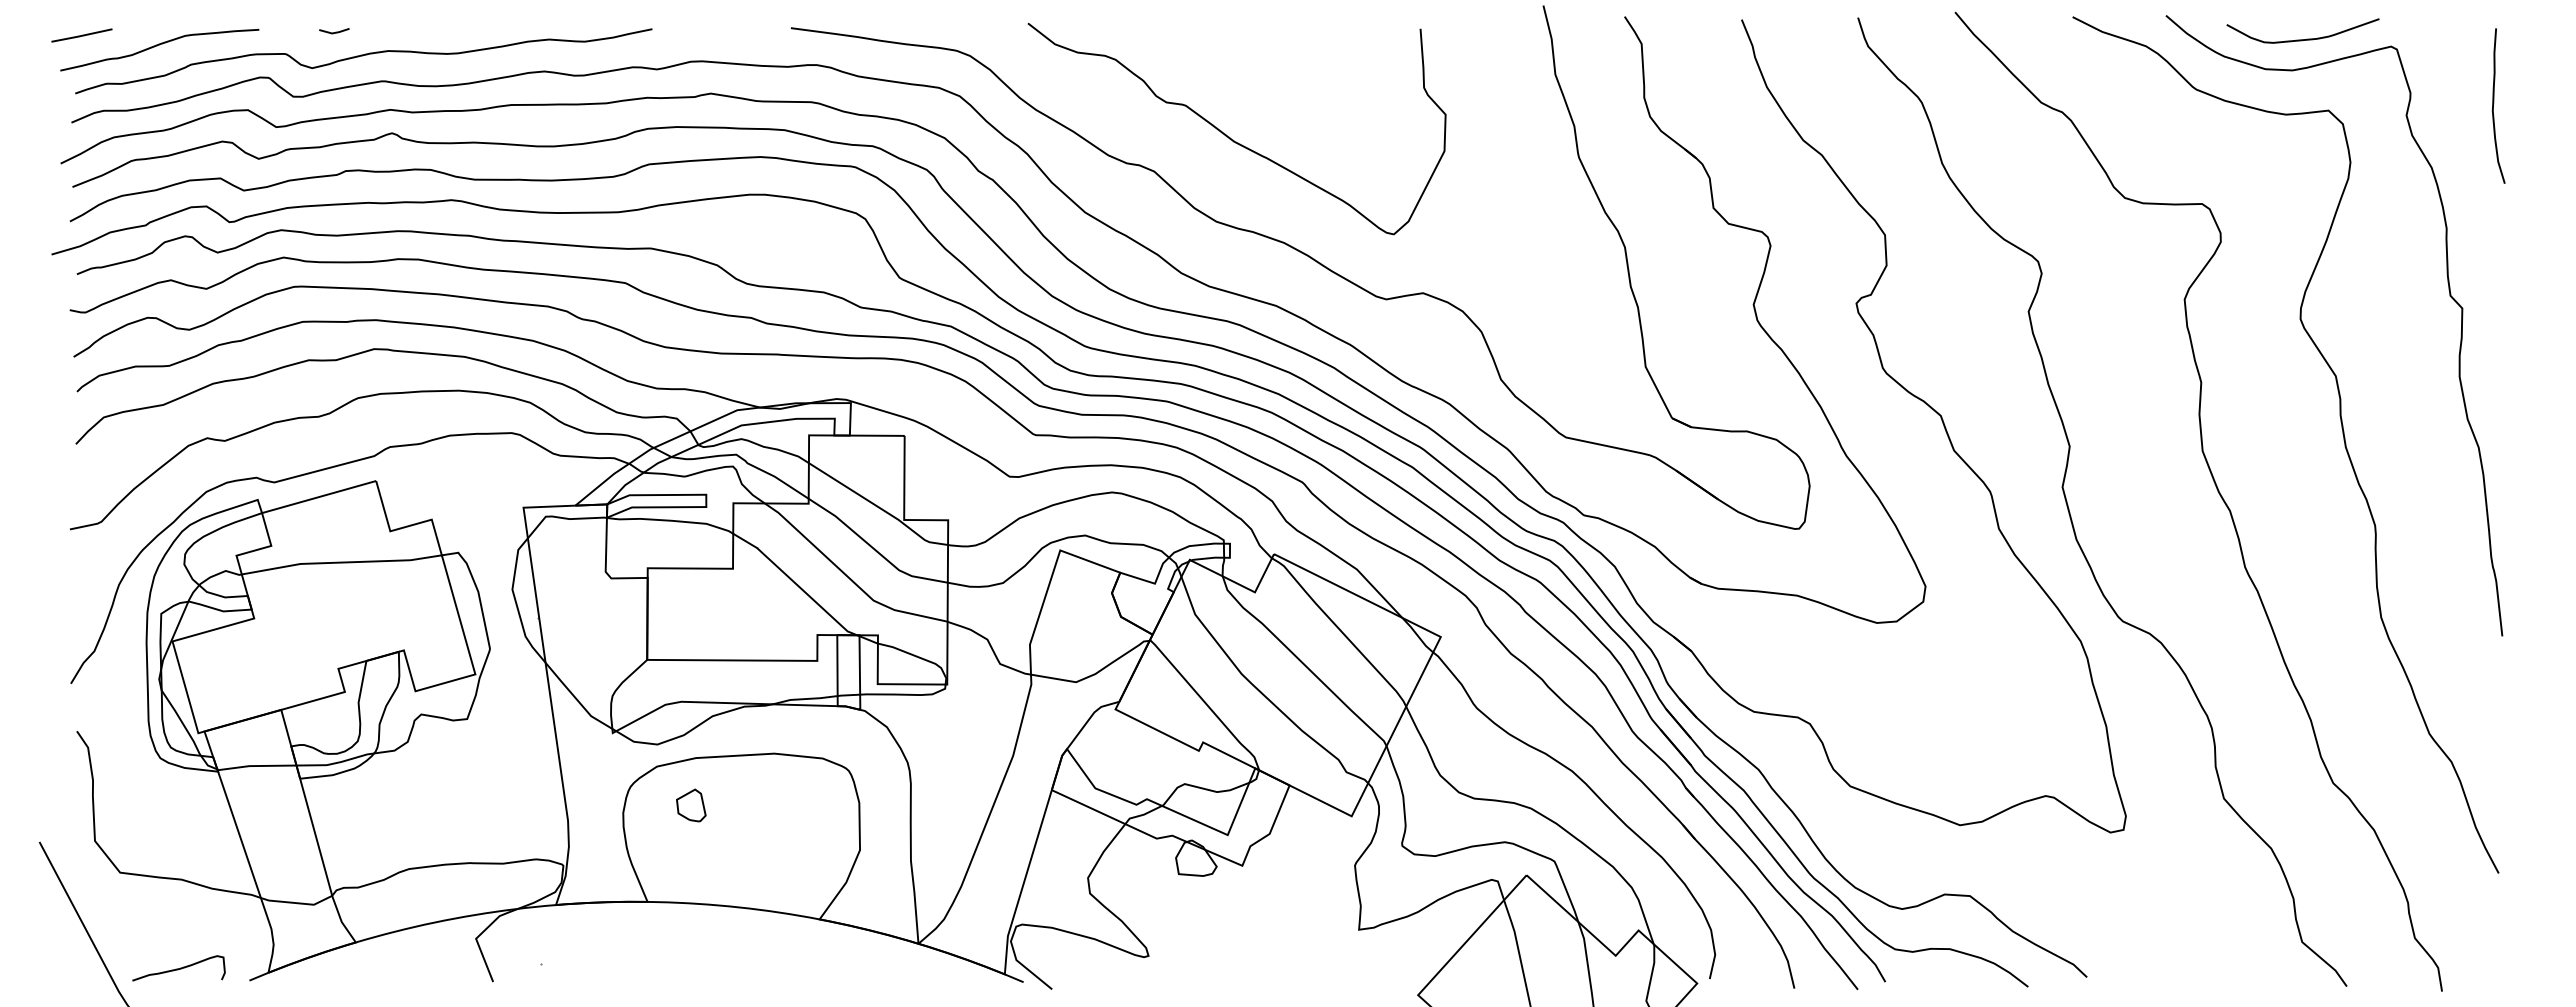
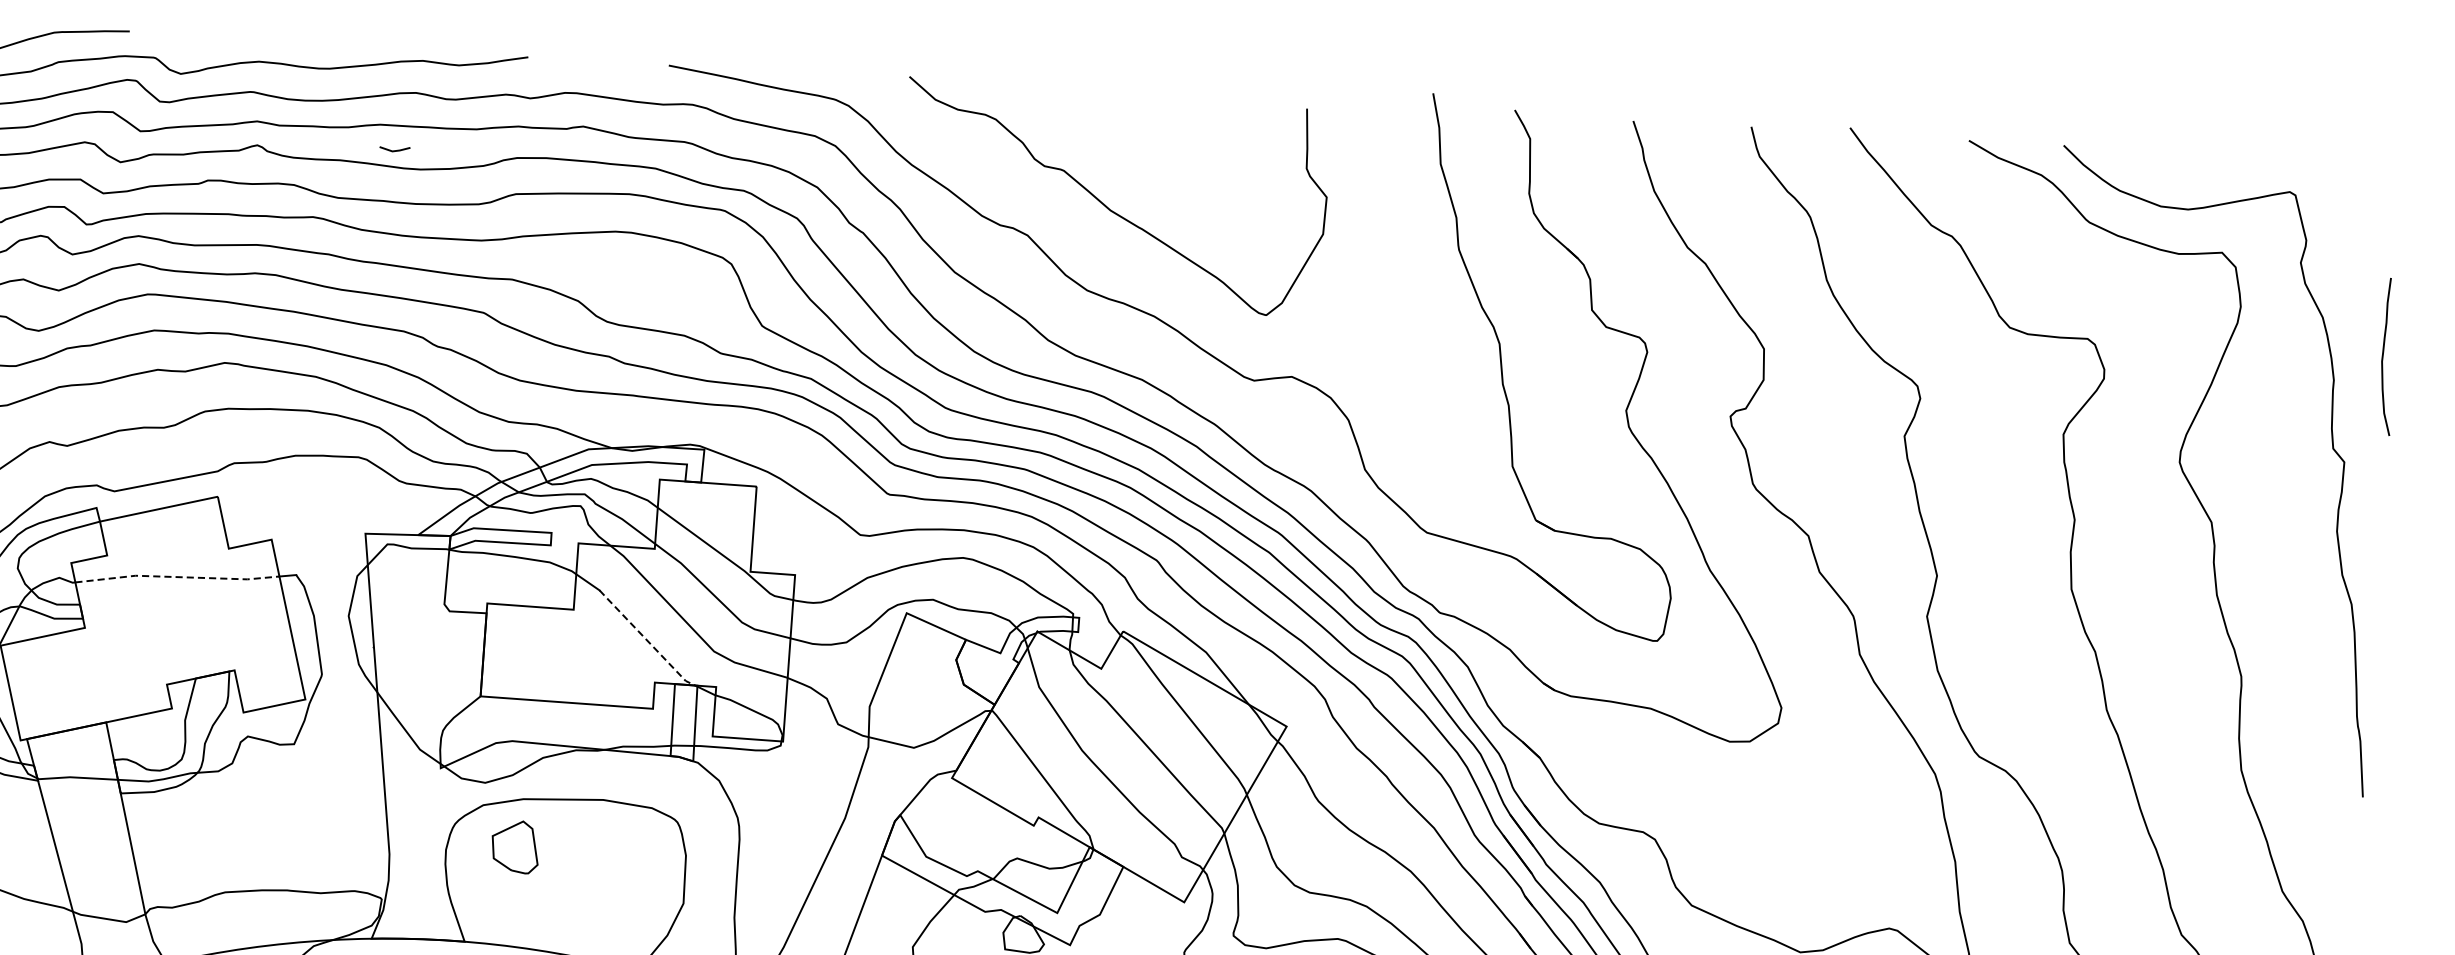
line: (335, 31) -> (396, 149), moved
curve: (2306, 38) -> (2204, 178), removed
curve: (2494, 103) -> (2384, 353), moved
line: (342, 562) -> (178, 577), solid -> dashed
line: (806, 593) -> (646, 639), solid -> dashed
part: (691, 805) -> (515, 846), size x1.6

